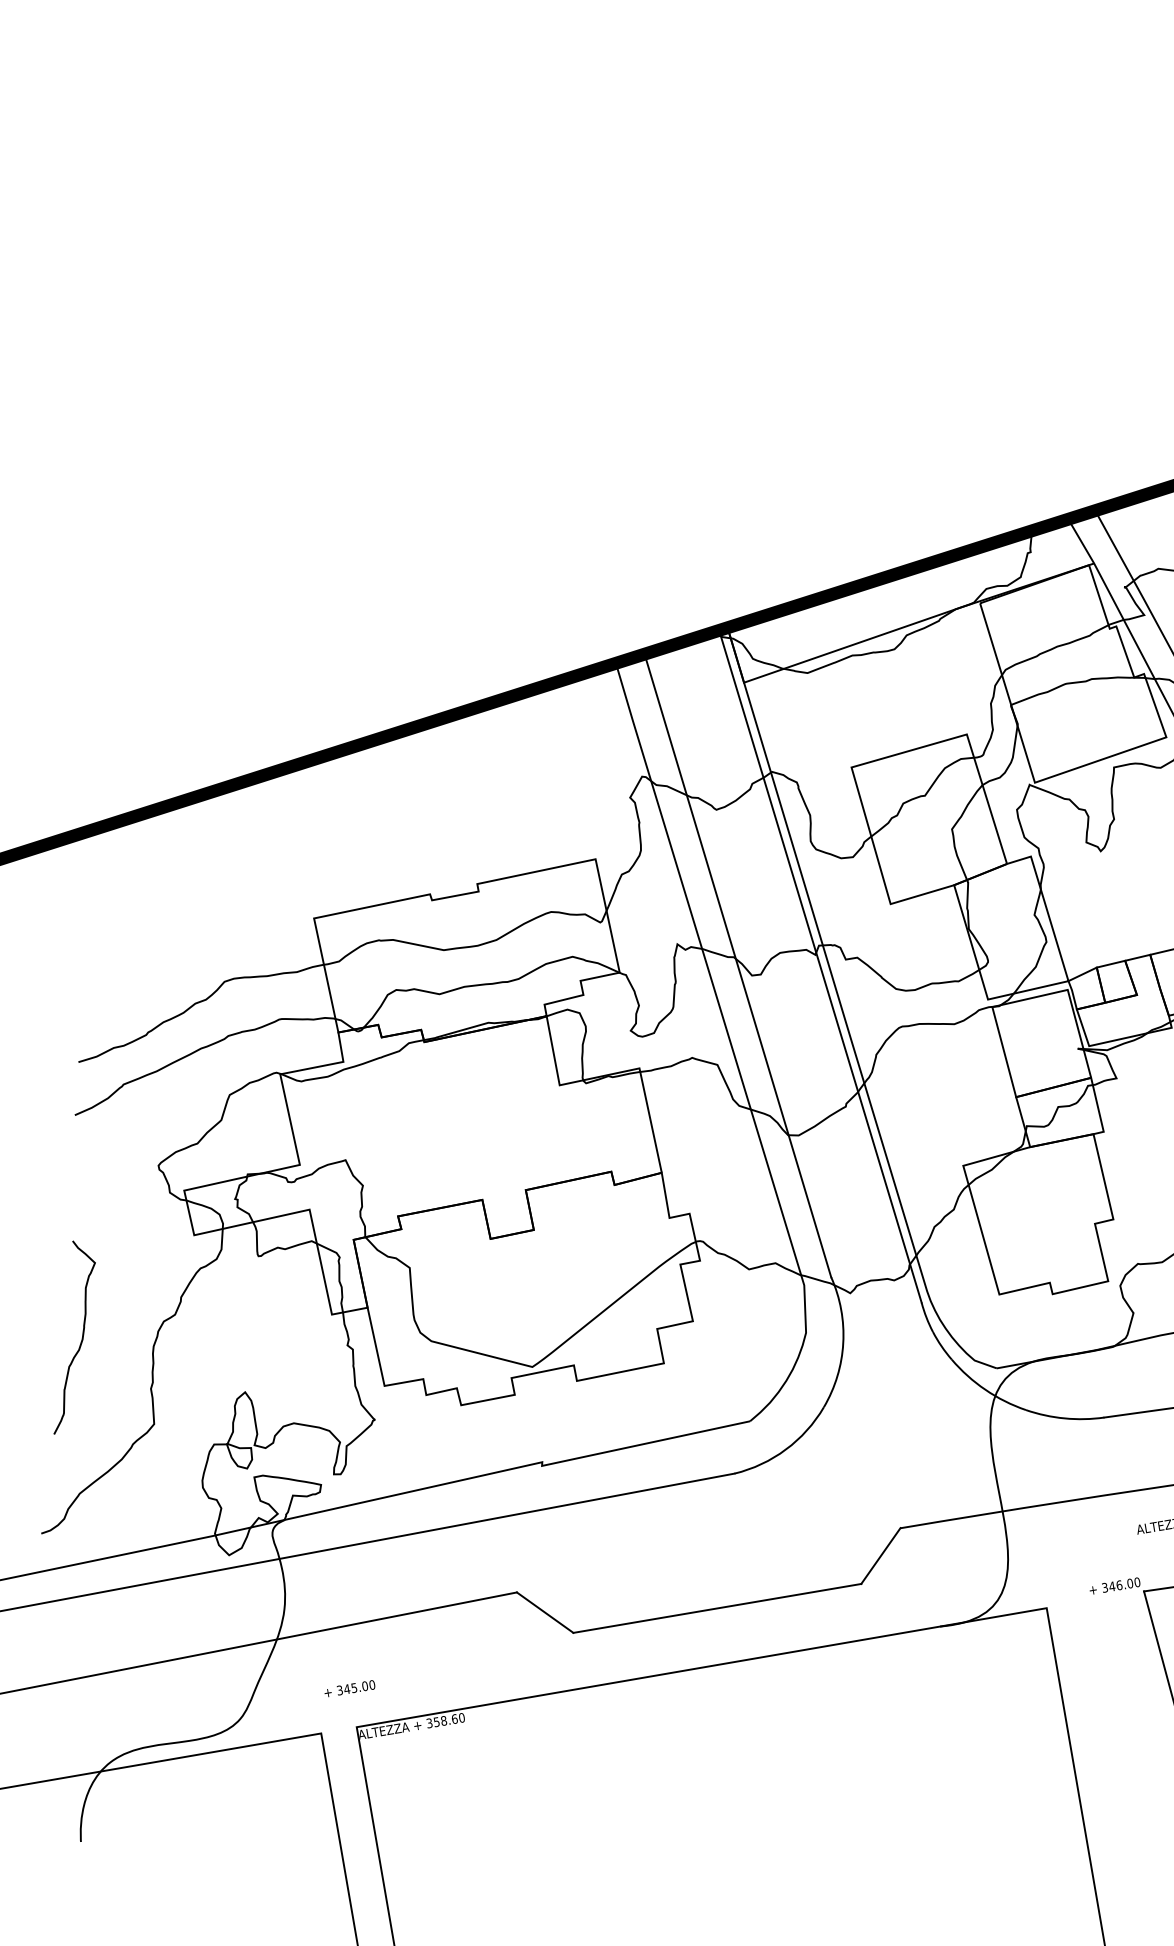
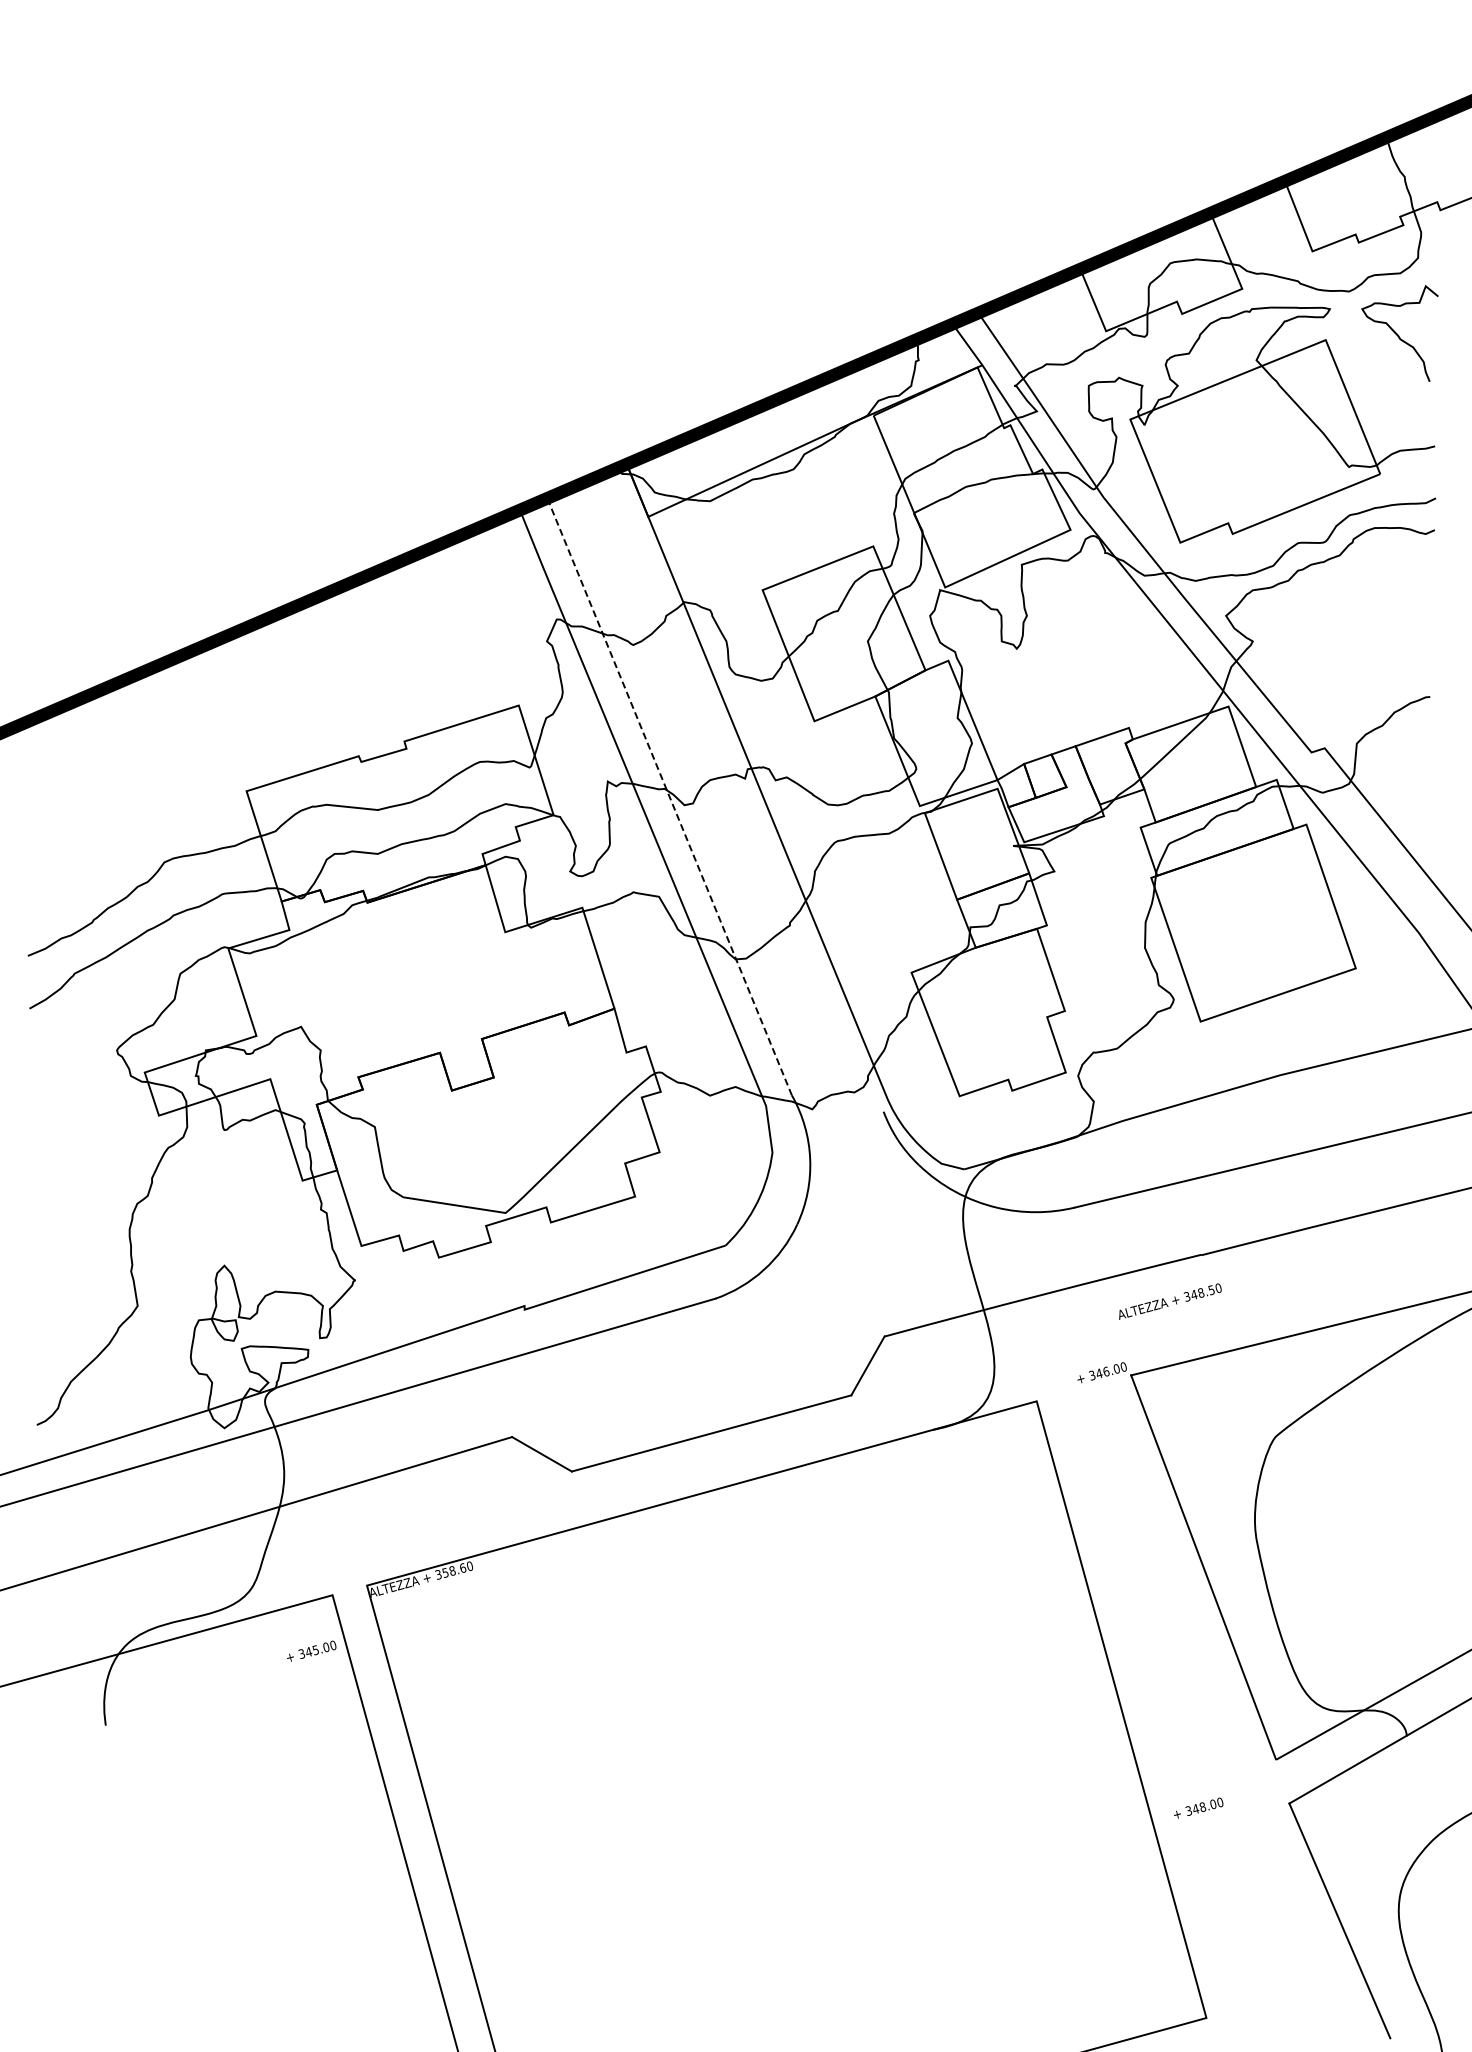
line: (737, 965) -> (669, 796), solid -> dashed
line: (819, 966) -> (750, 789), removed
curve: (81, 1339) -> (57, 1229), removed
text: (349, 1687) -> (311, 1650), moved

